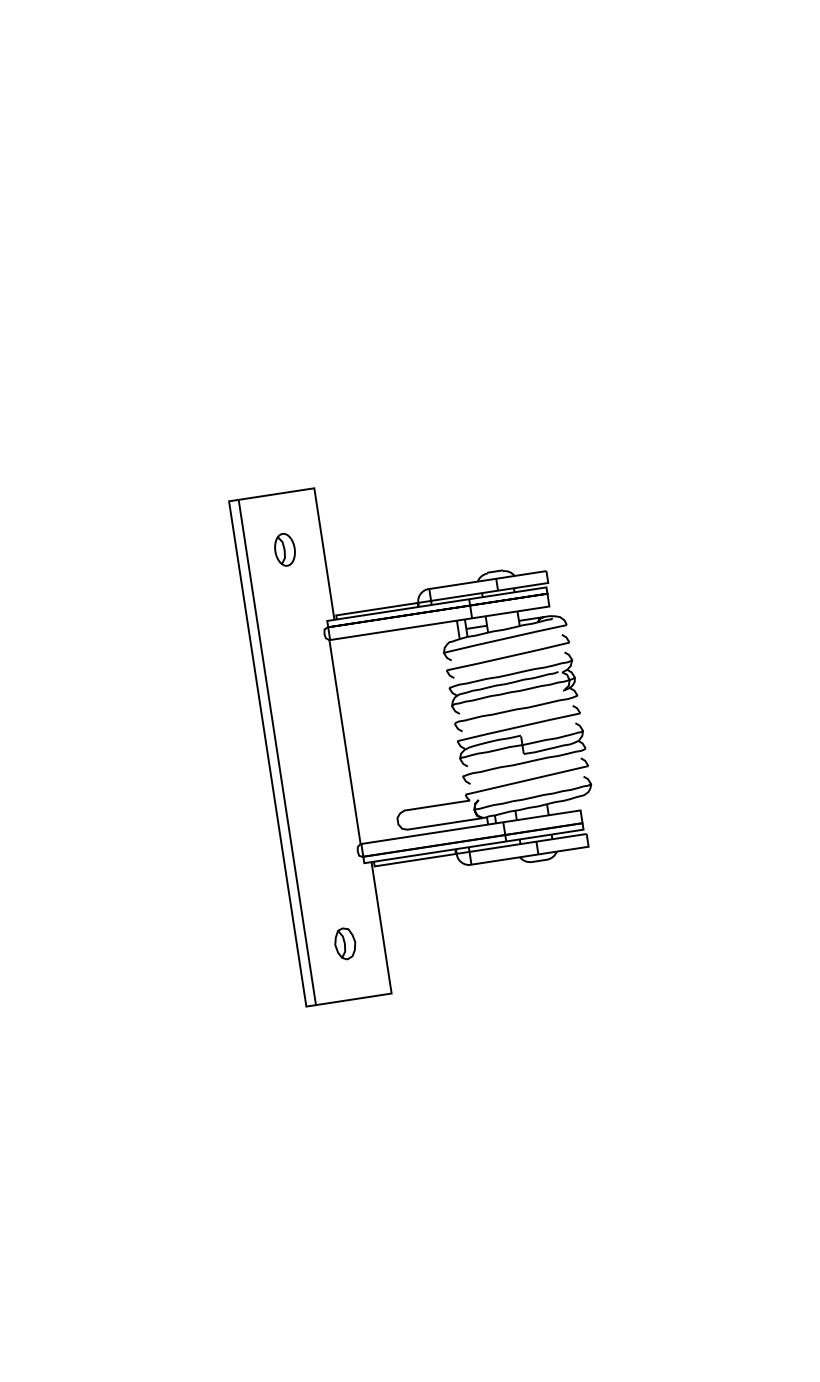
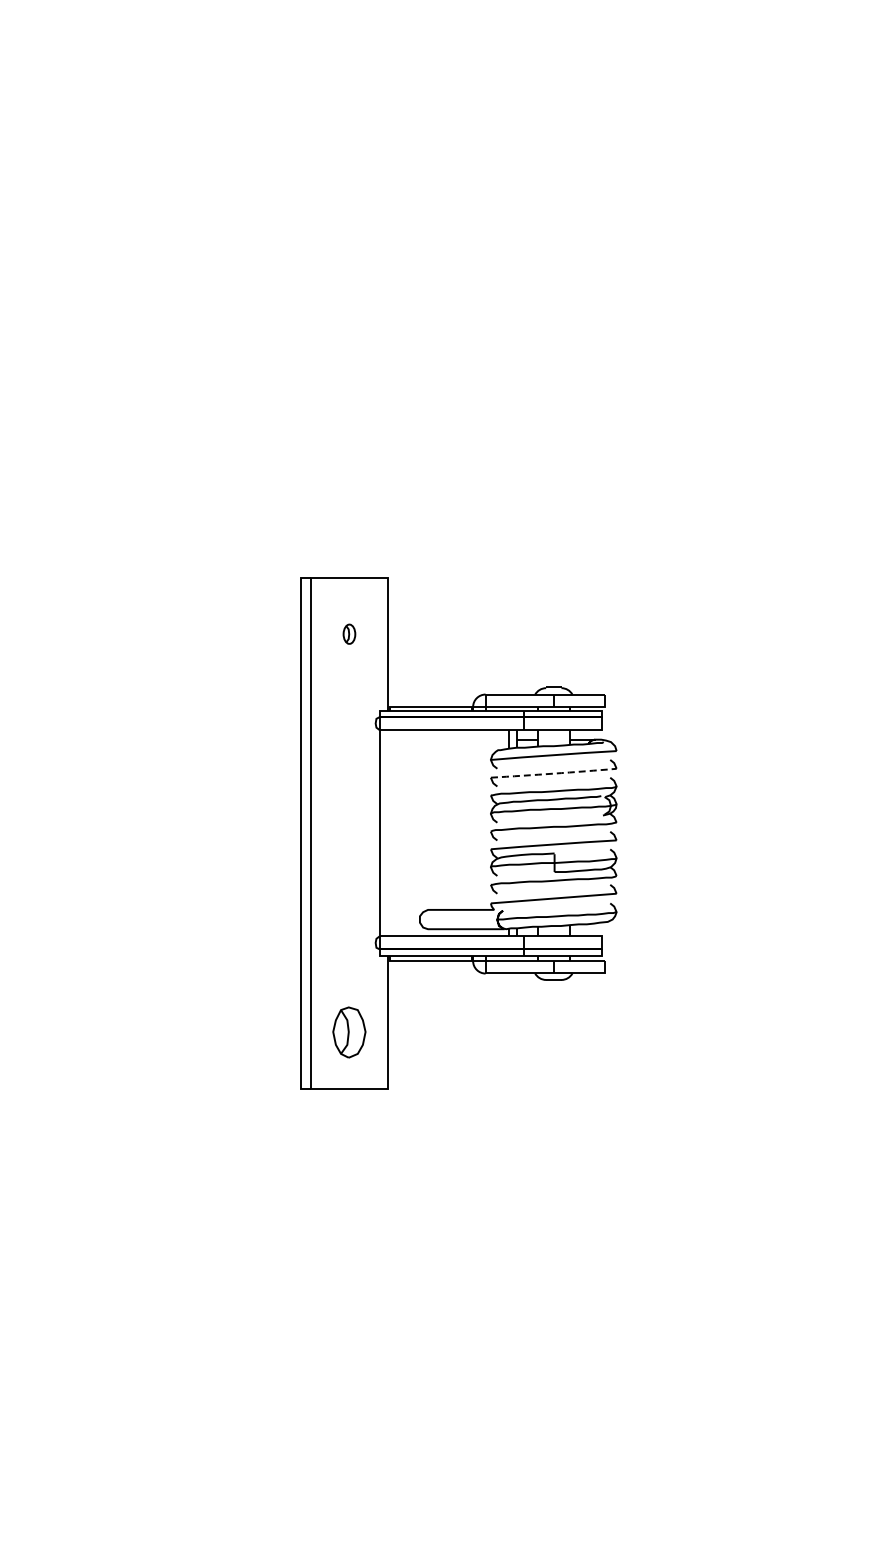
part: (285, 550) -> (349, 634), size x0.6
arc: (507, 656) -> (553, 773), solid -> dashed
part: (345, 943) -> (349, 1032), size x1.6

